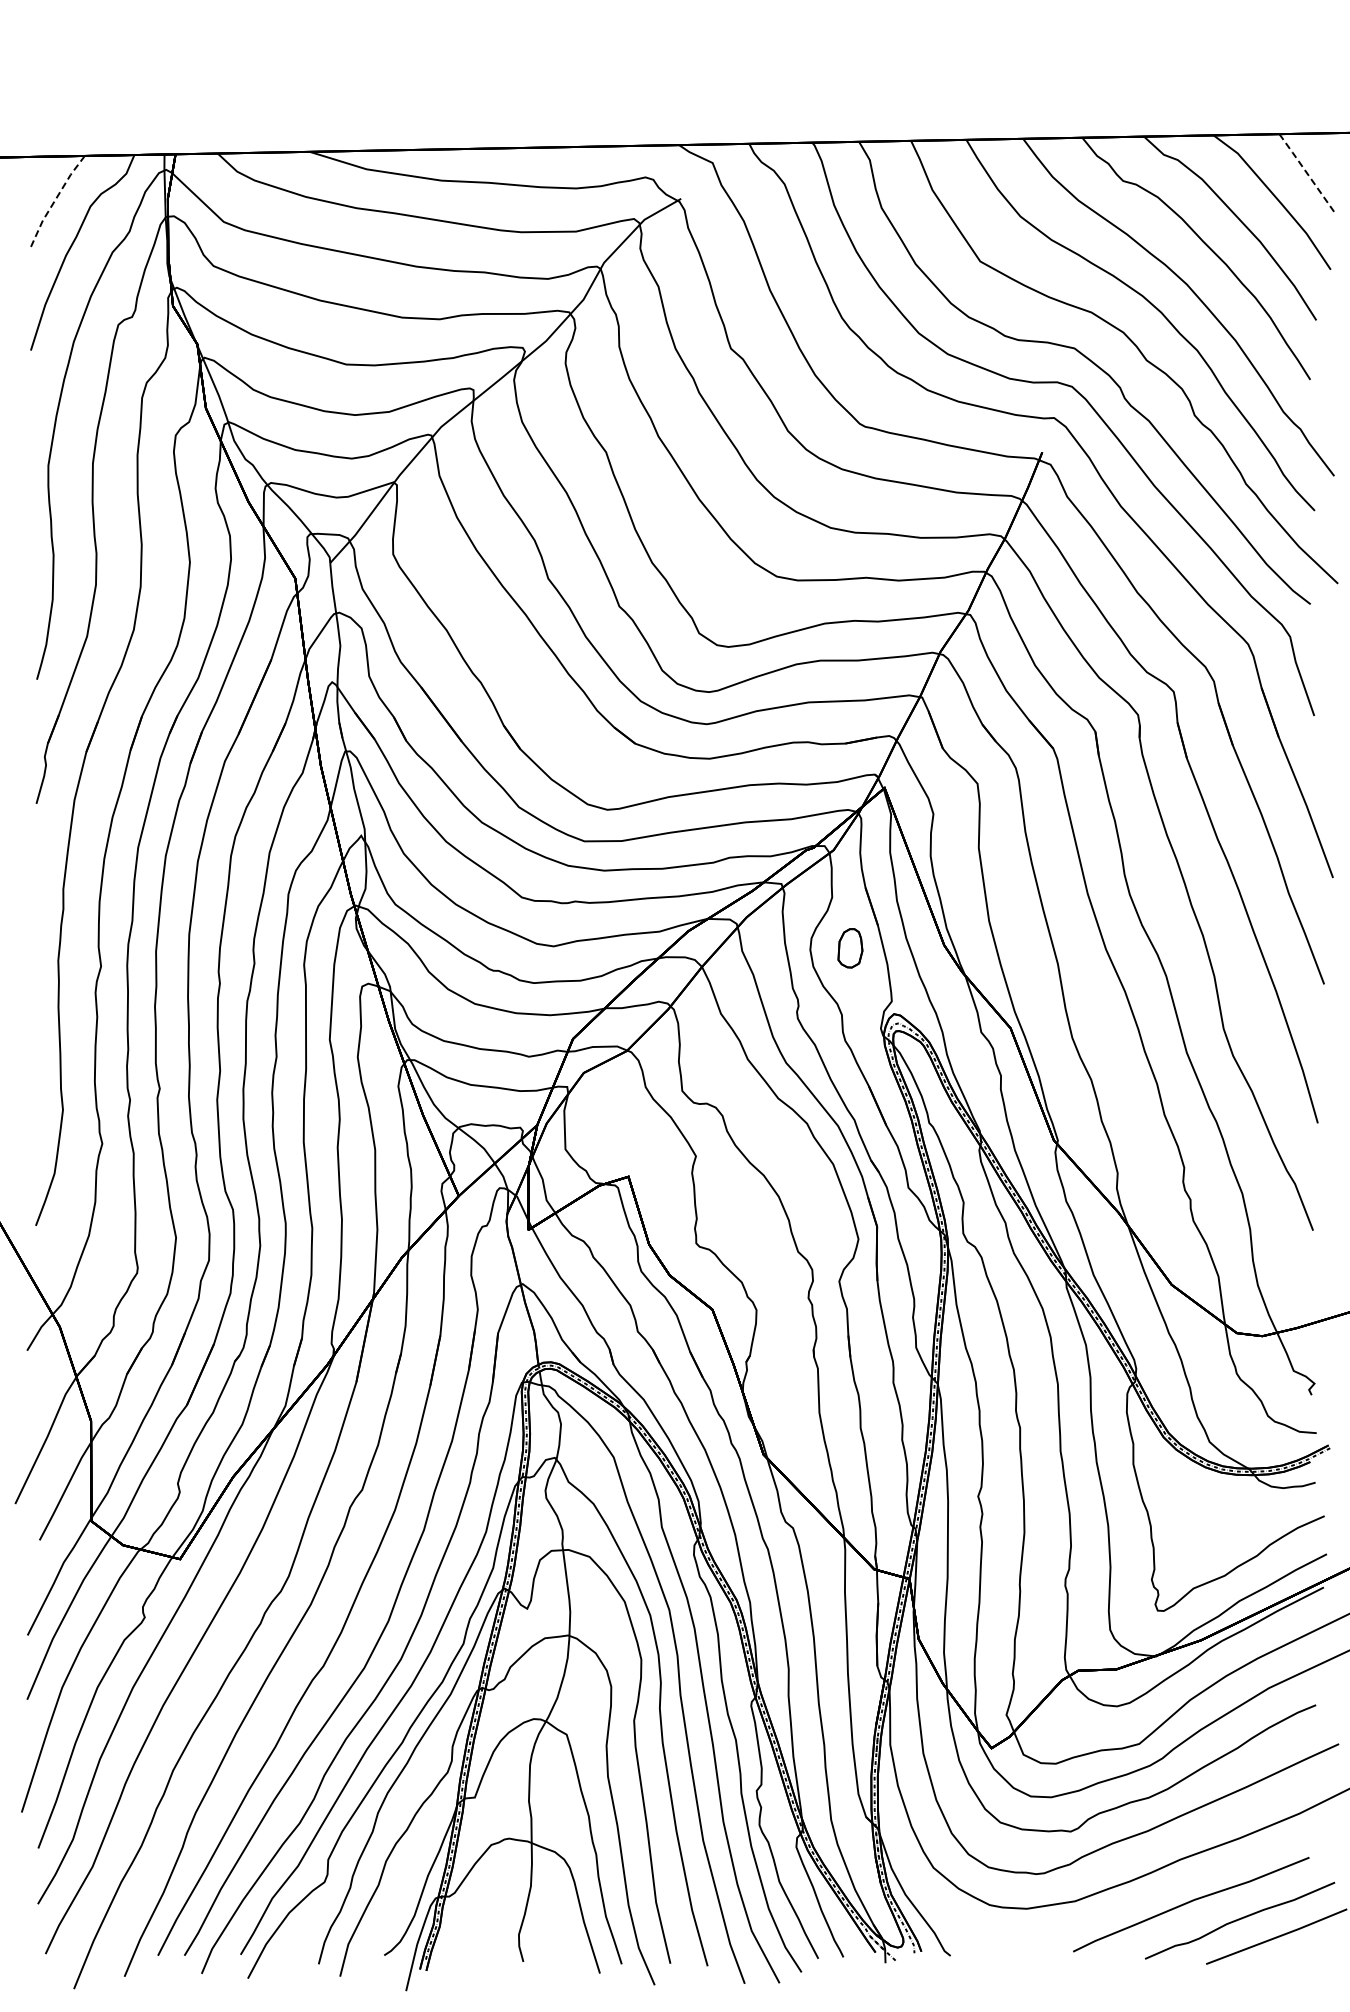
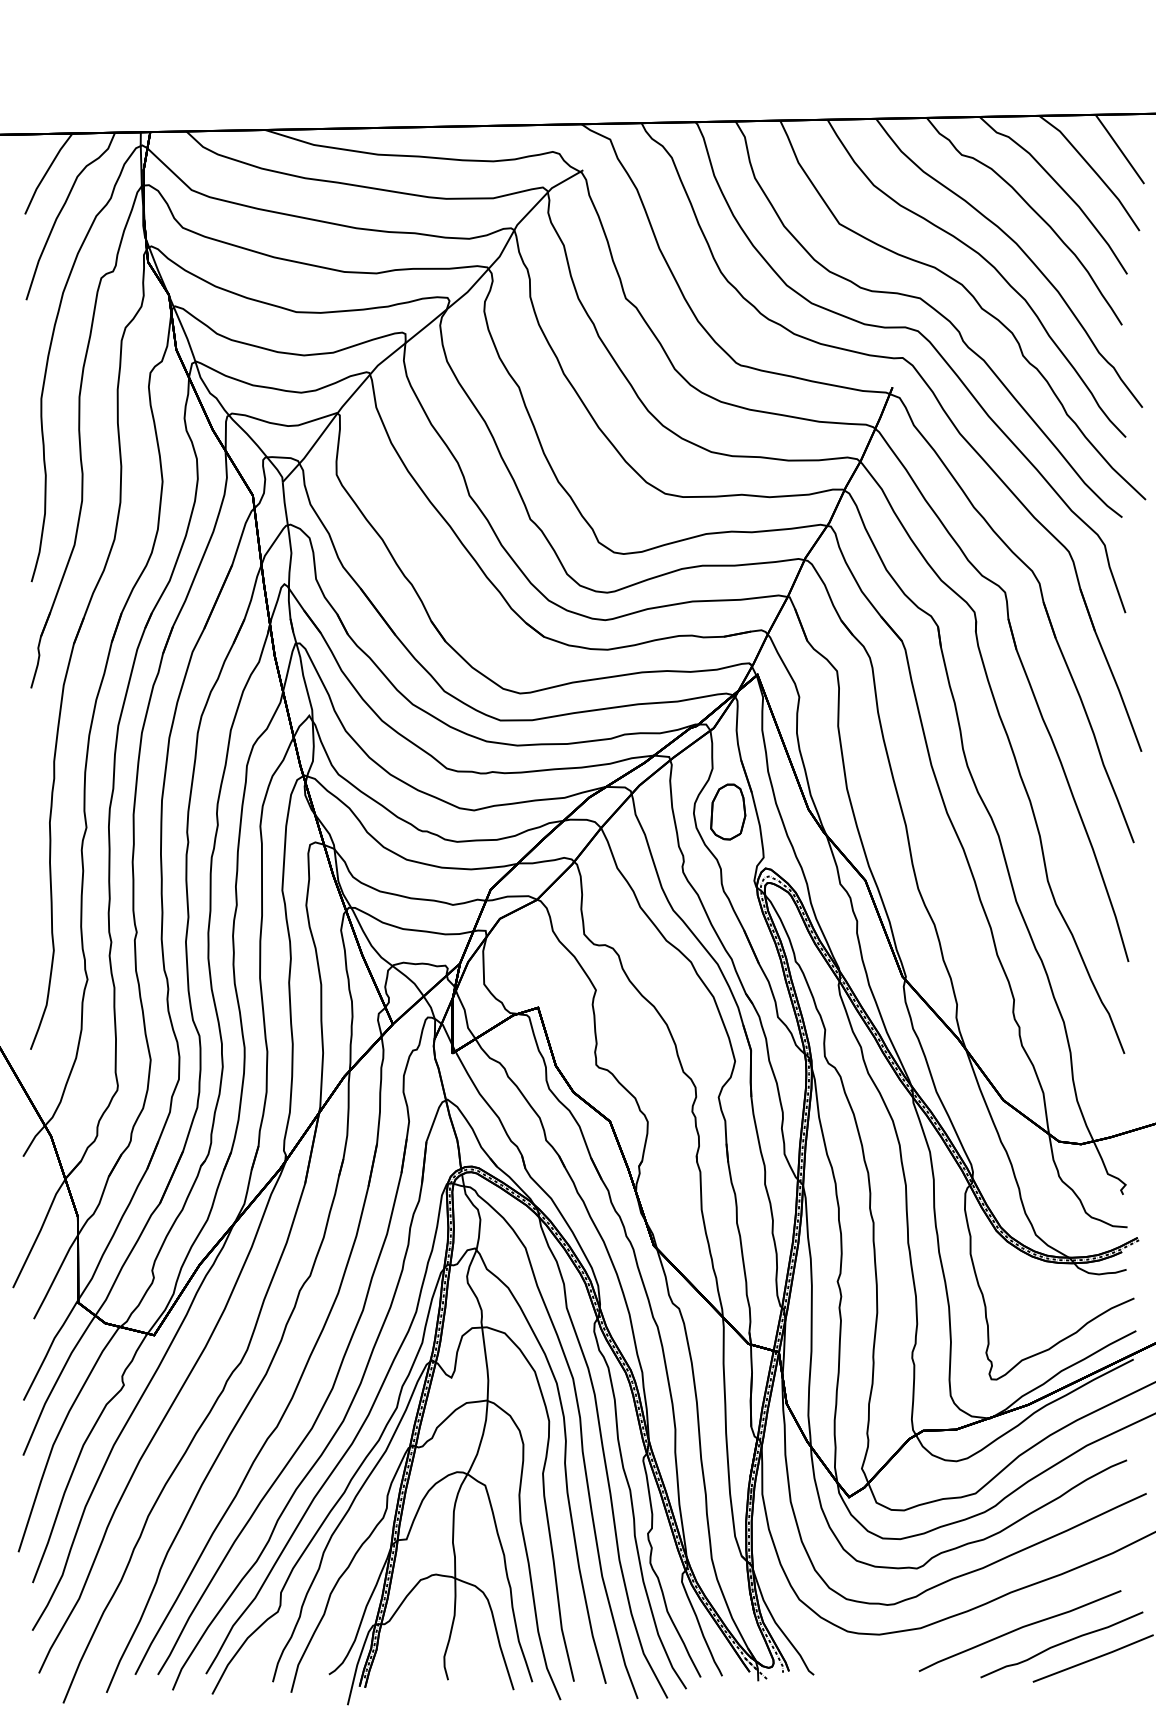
line: (1307, 174) -> (1119, 149), dashed -> solid
line: (54, 202) -> (46, 173), dashed -> solid
part: (850, 948) -> (728, 812), size x1.67

